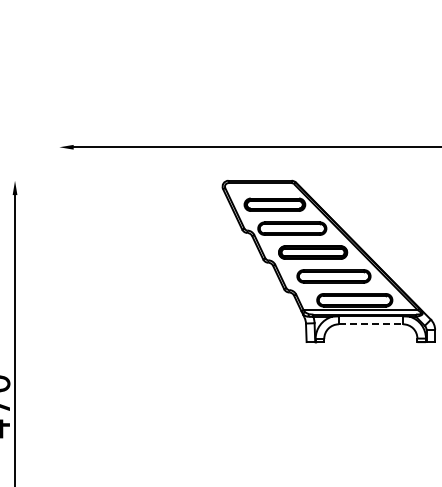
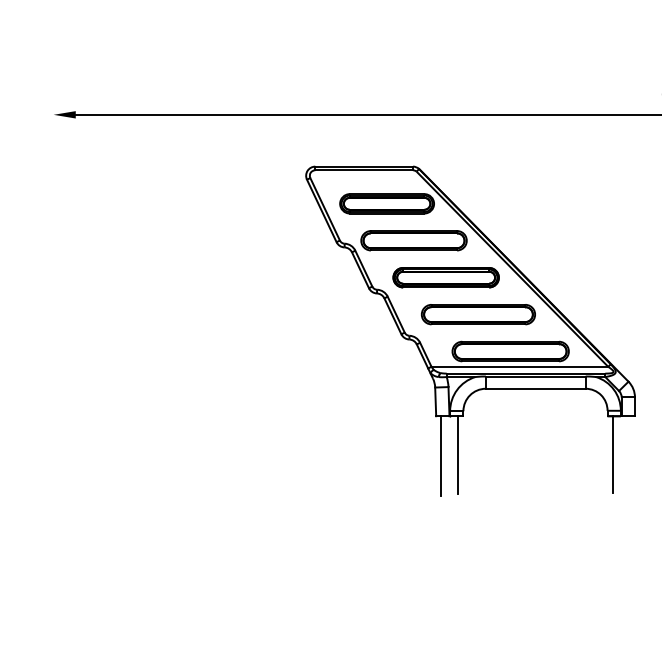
line: (371, 324) -> (536, 389), dashed -> solid
line: (420, 366) -> (612, 453), added
line: (310, 367) -> (442, 455), added
line: (321, 367) -> (459, 455), added

